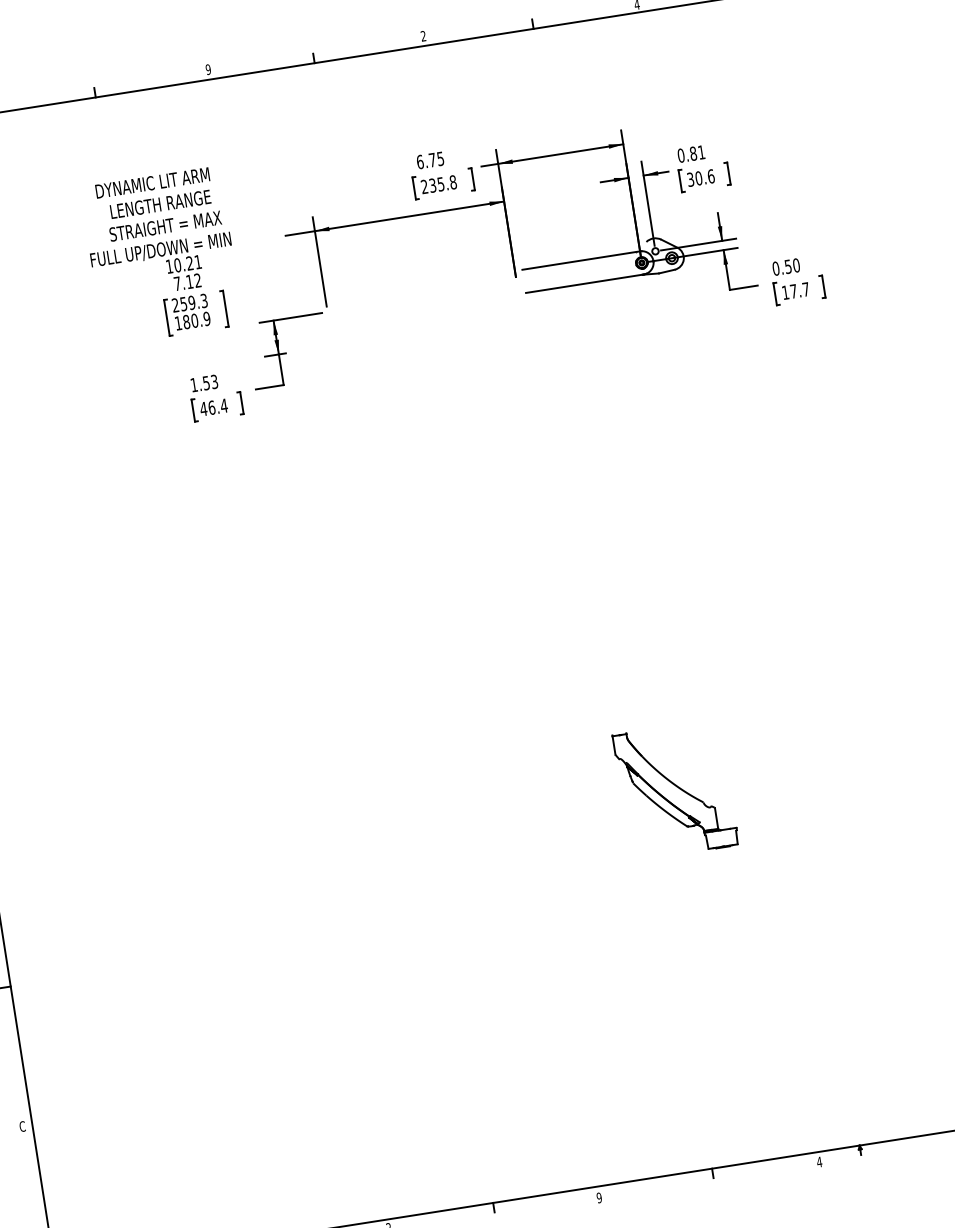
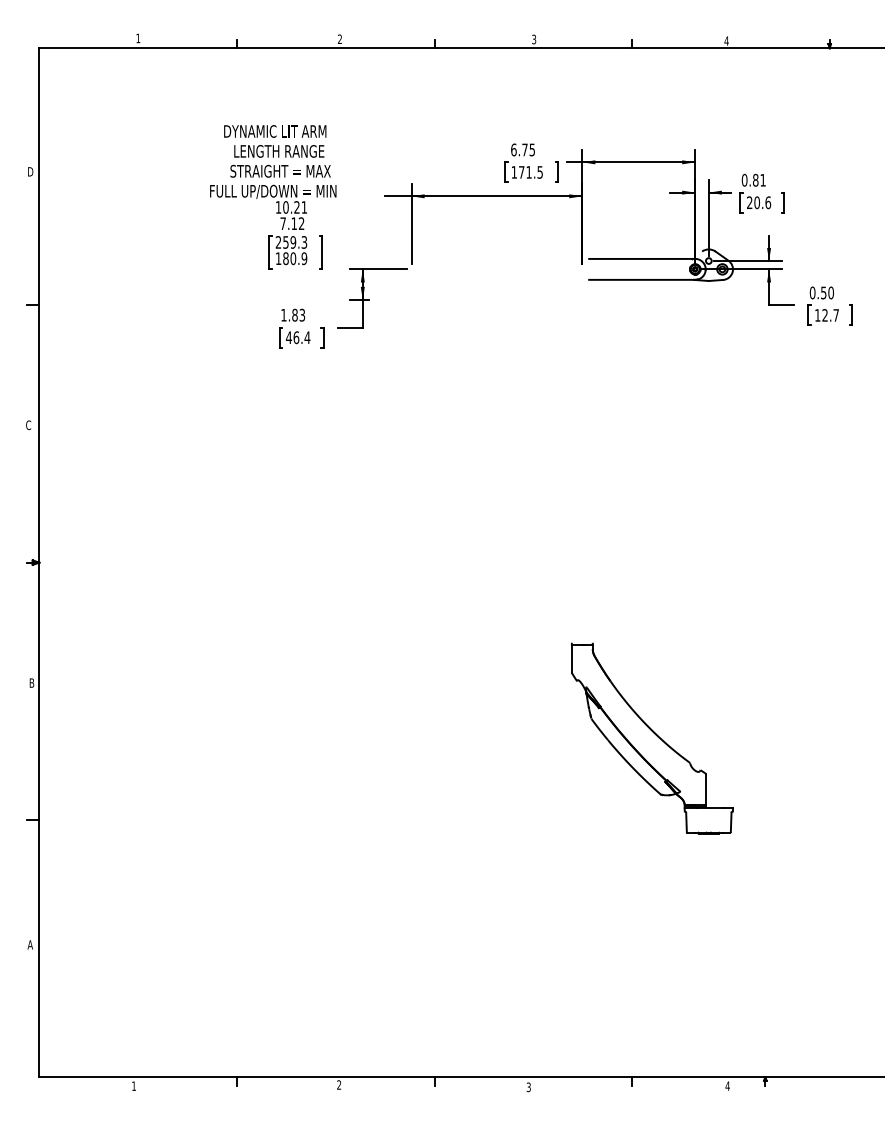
text: (423, 36) -> (534, 39), 2 -> 3
text: (207, 69) -> (339, 39), 9 -> 2
text: (690, 180) -> (749, 203), 30.6 -> 20.6
text: (439, 184) -> (527, 172), 235.8 -> 171.5
text: (793, 291) -> (824, 315), 17.7 -> 12.7
text: (205, 382) -> (294, 314), 1.53 -> 1.83
part: (675, 790) -> (652, 738), size x1.67
text: (22, 1126) -> (30, 944), C -> A
text: (598, 1197) -> (528, 1086), 9 -> 3

